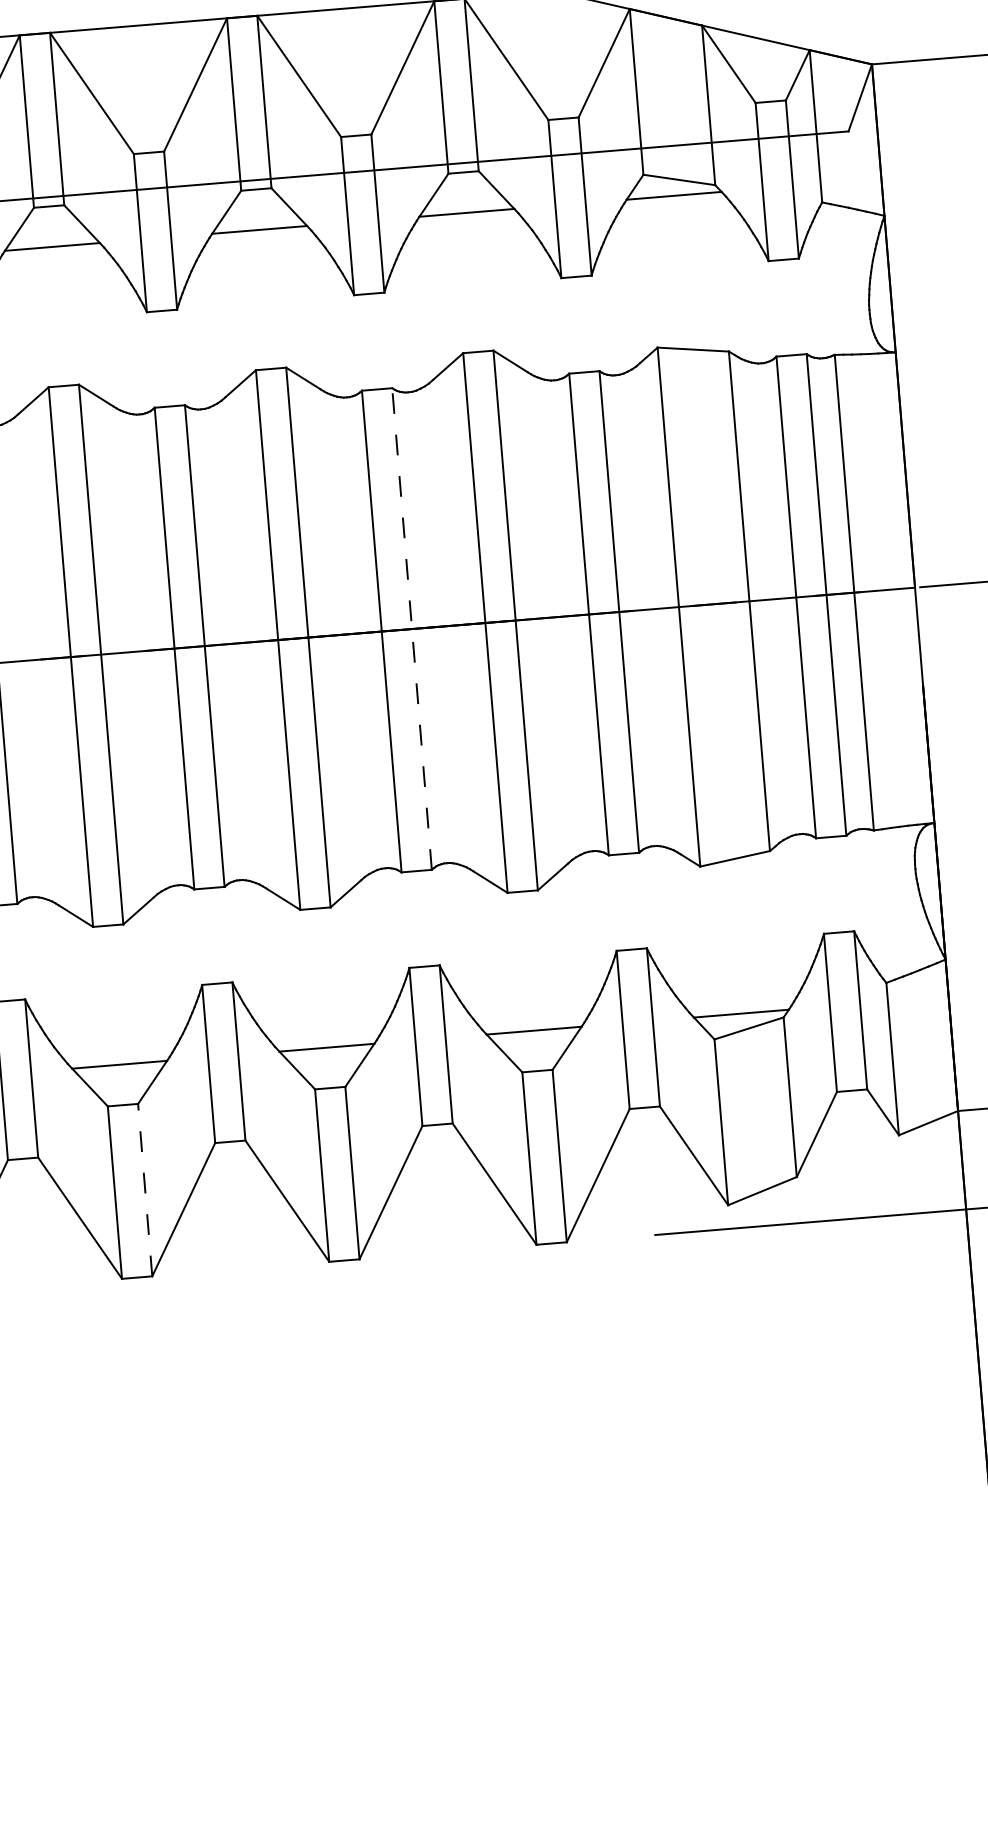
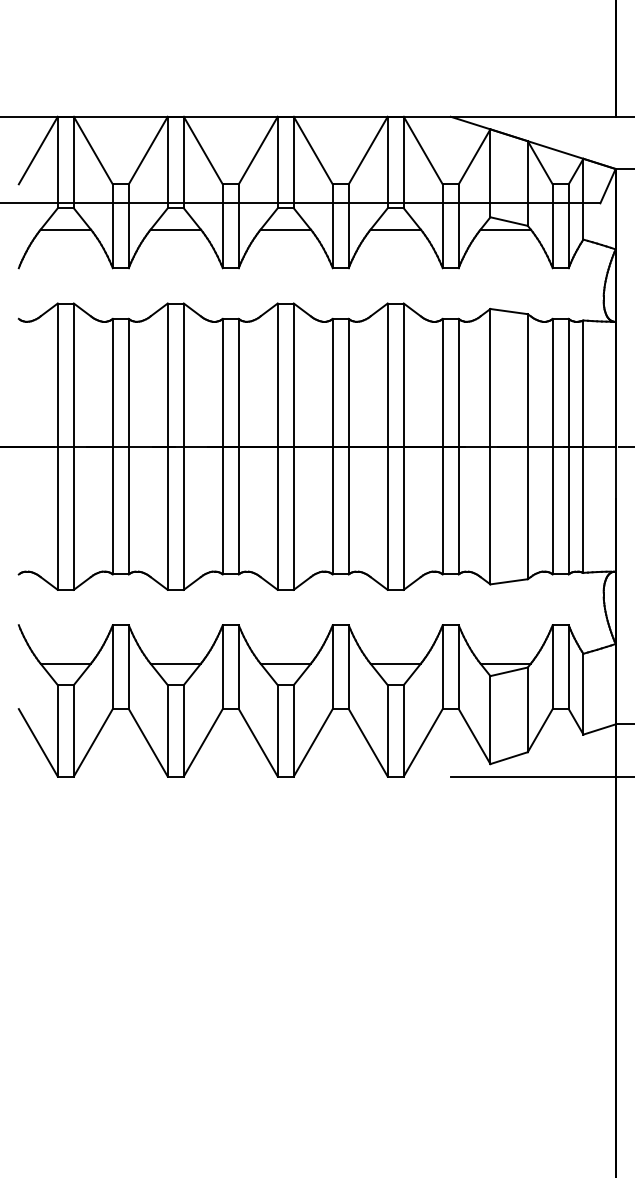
line: (411, 628) -> (348, 446), dashed -> solid
line: (144, 1189) -> (183, 730), dashed -> solid

